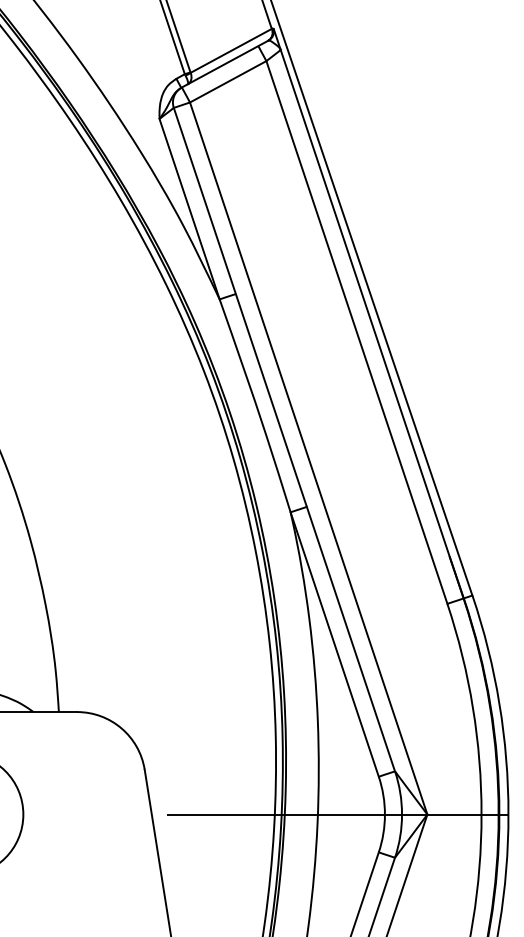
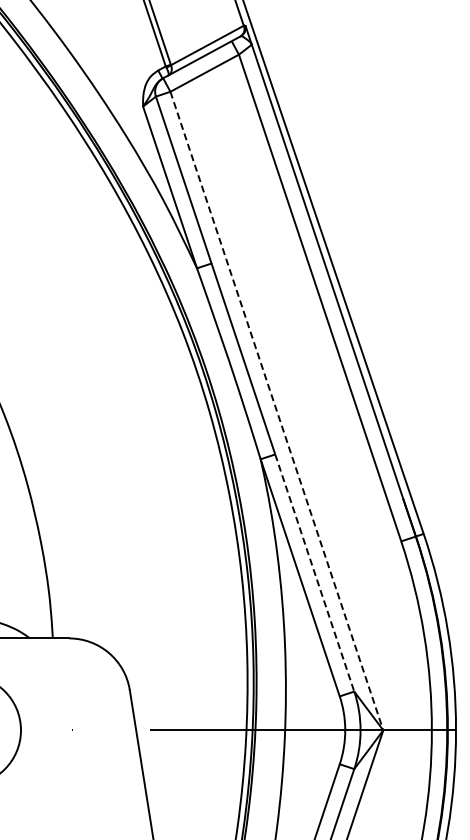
line: (308, 459) -> (276, 411), solid -> dashed
line: (350, 639) -> (314, 573), solid -> dashed

